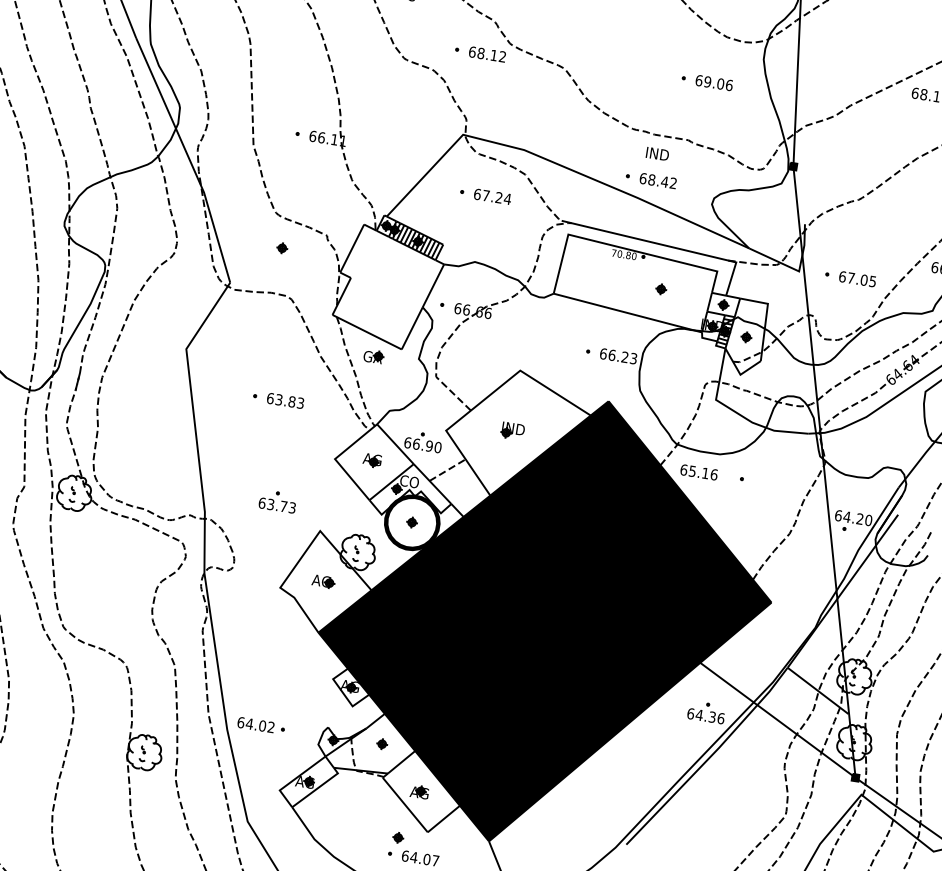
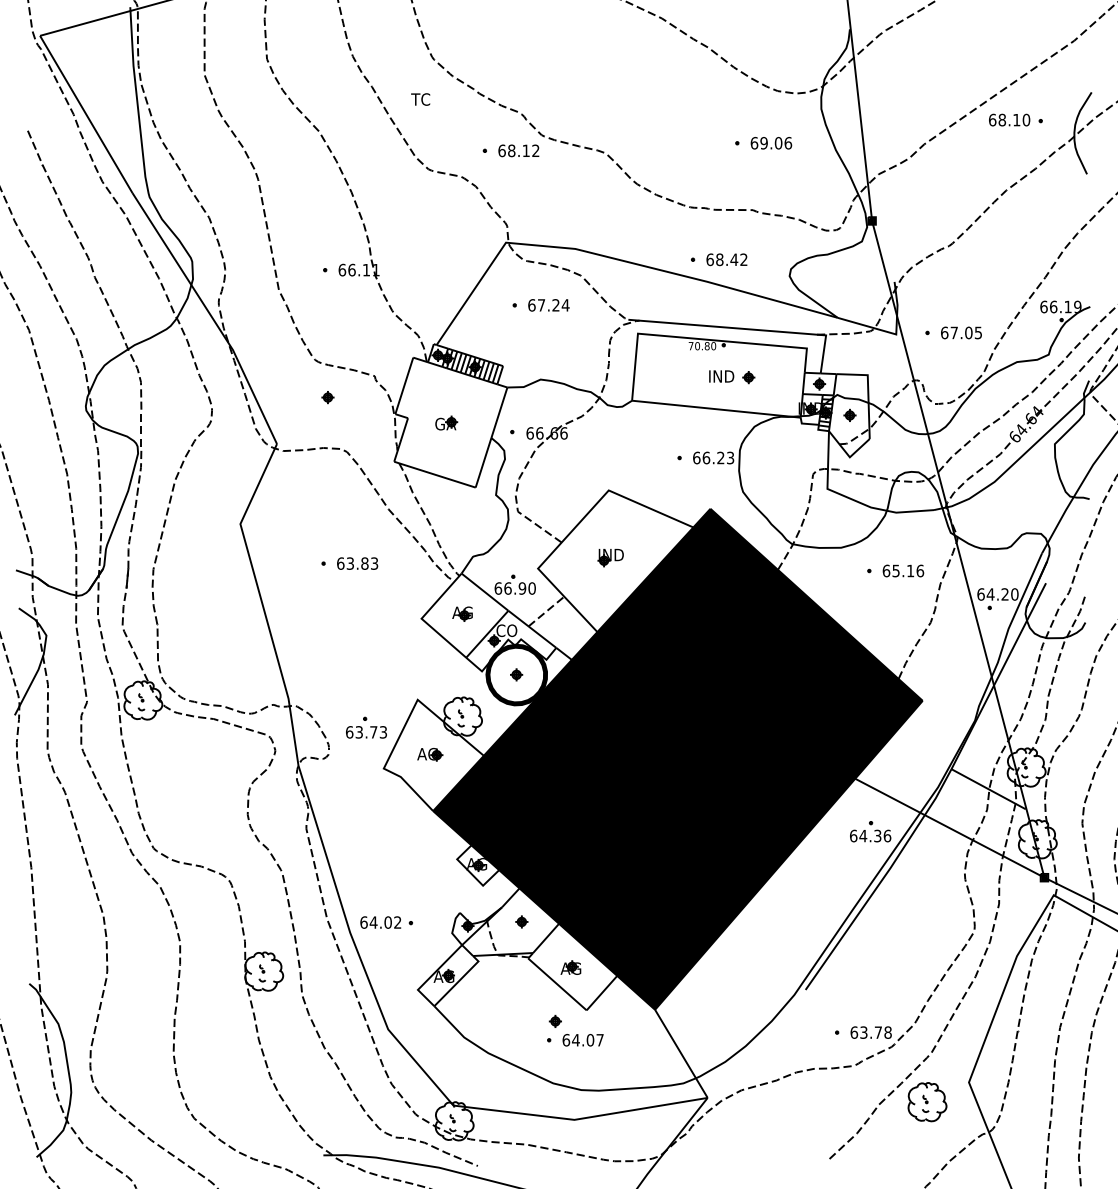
text: (657, 154) -> (721, 376), moved
part: (373, 356) -> (446, 422), moved
text: (699, 471) -> (903, 570), moved
part: (277, 501) -> (366, 727), moved

